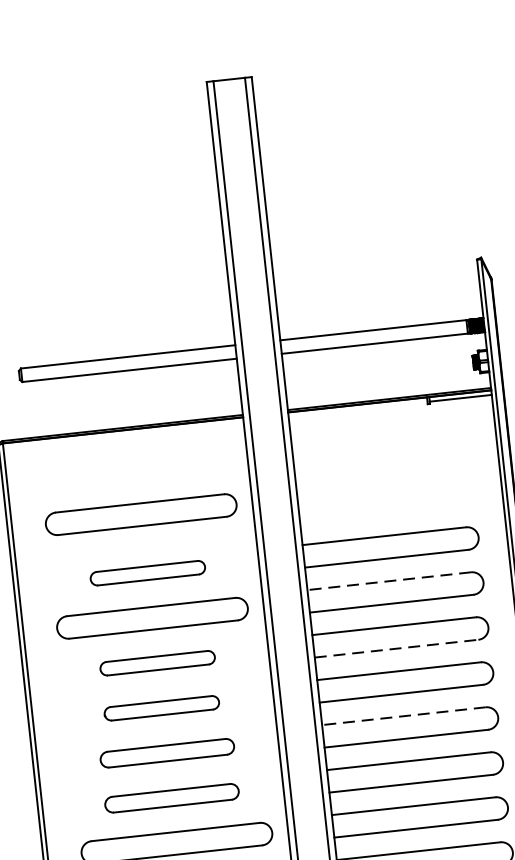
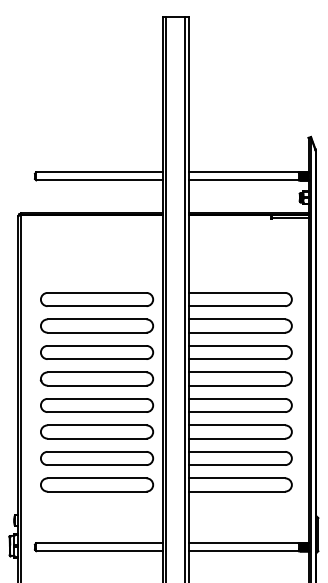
part: (140, 513) -> (96, 264), removed
part: (148, 573) -> (97, 299), size x1.67
line: (388, 581) -> (236, 319), dashed -> solid
line: (397, 649) -> (237, 359), dashed -> solid
part: (158, 663) -> (97, 352), size x1.67
part: (161, 707) -> (96, 378), size x1.67
line: (402, 715) -> (236, 398), dashed -> solid
part: (167, 753) -> (97, 405), size x1.43
part: (171, 797) -> (96, 431), size x1.43

